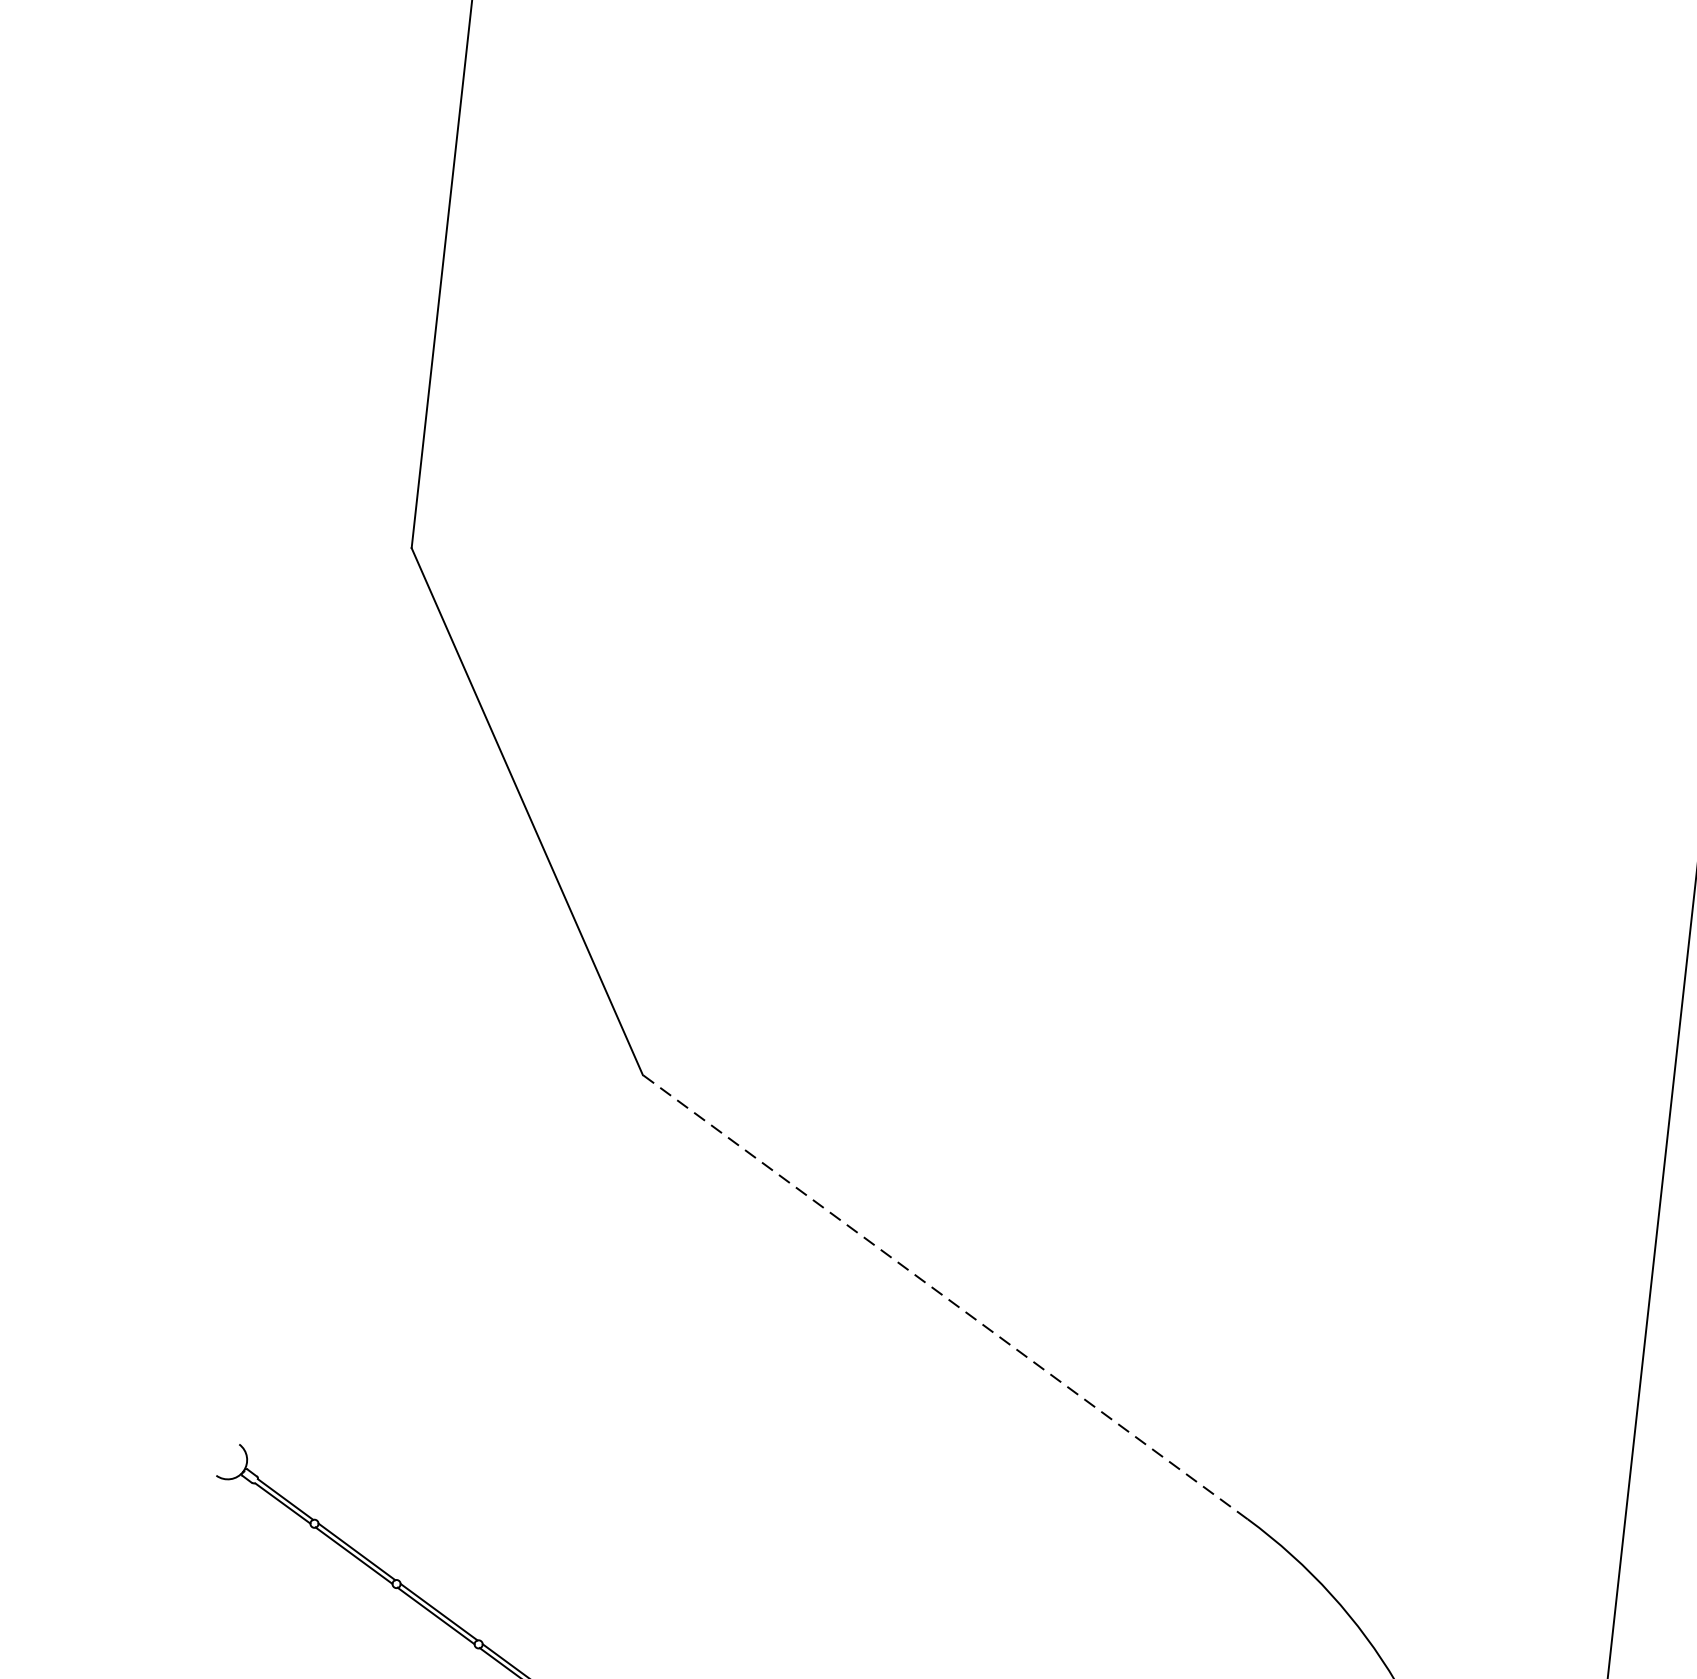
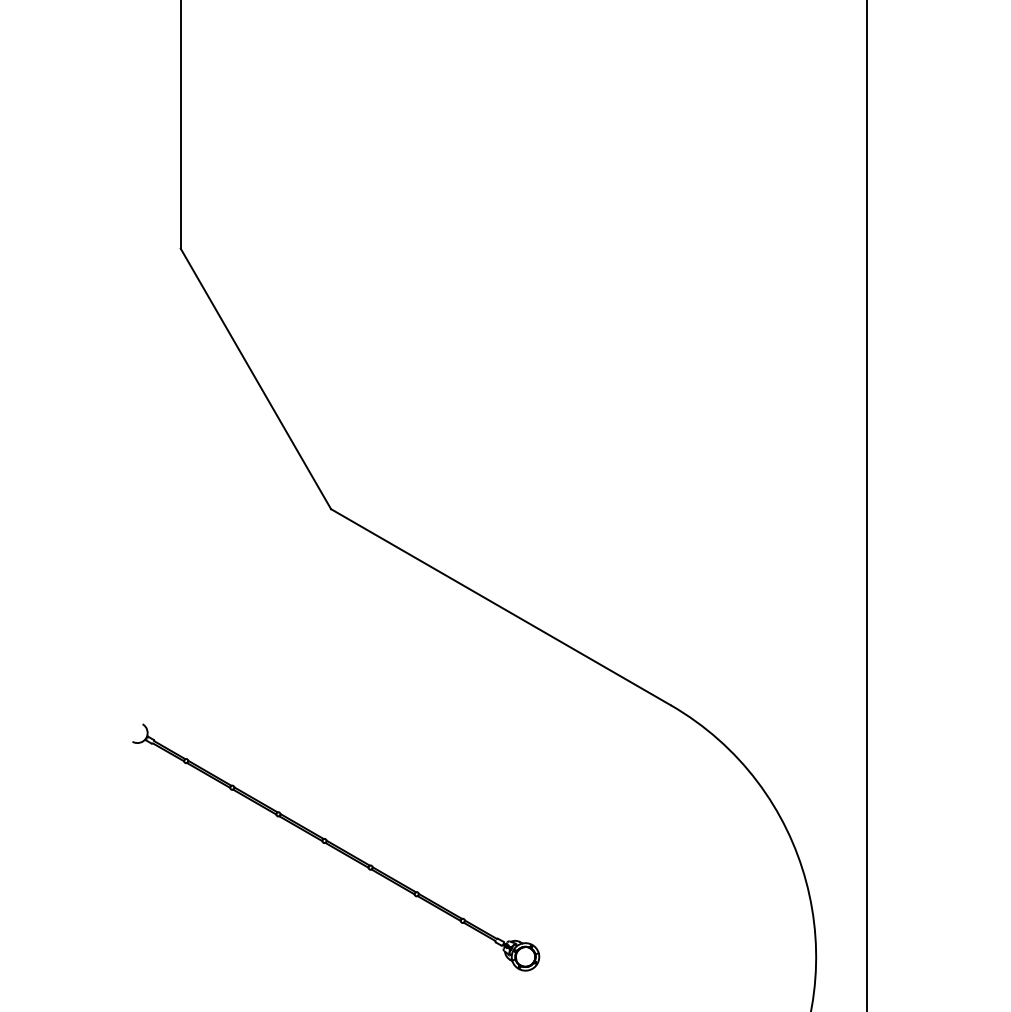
line: (944, 1295) -> (500, 606), dashed -> solid

